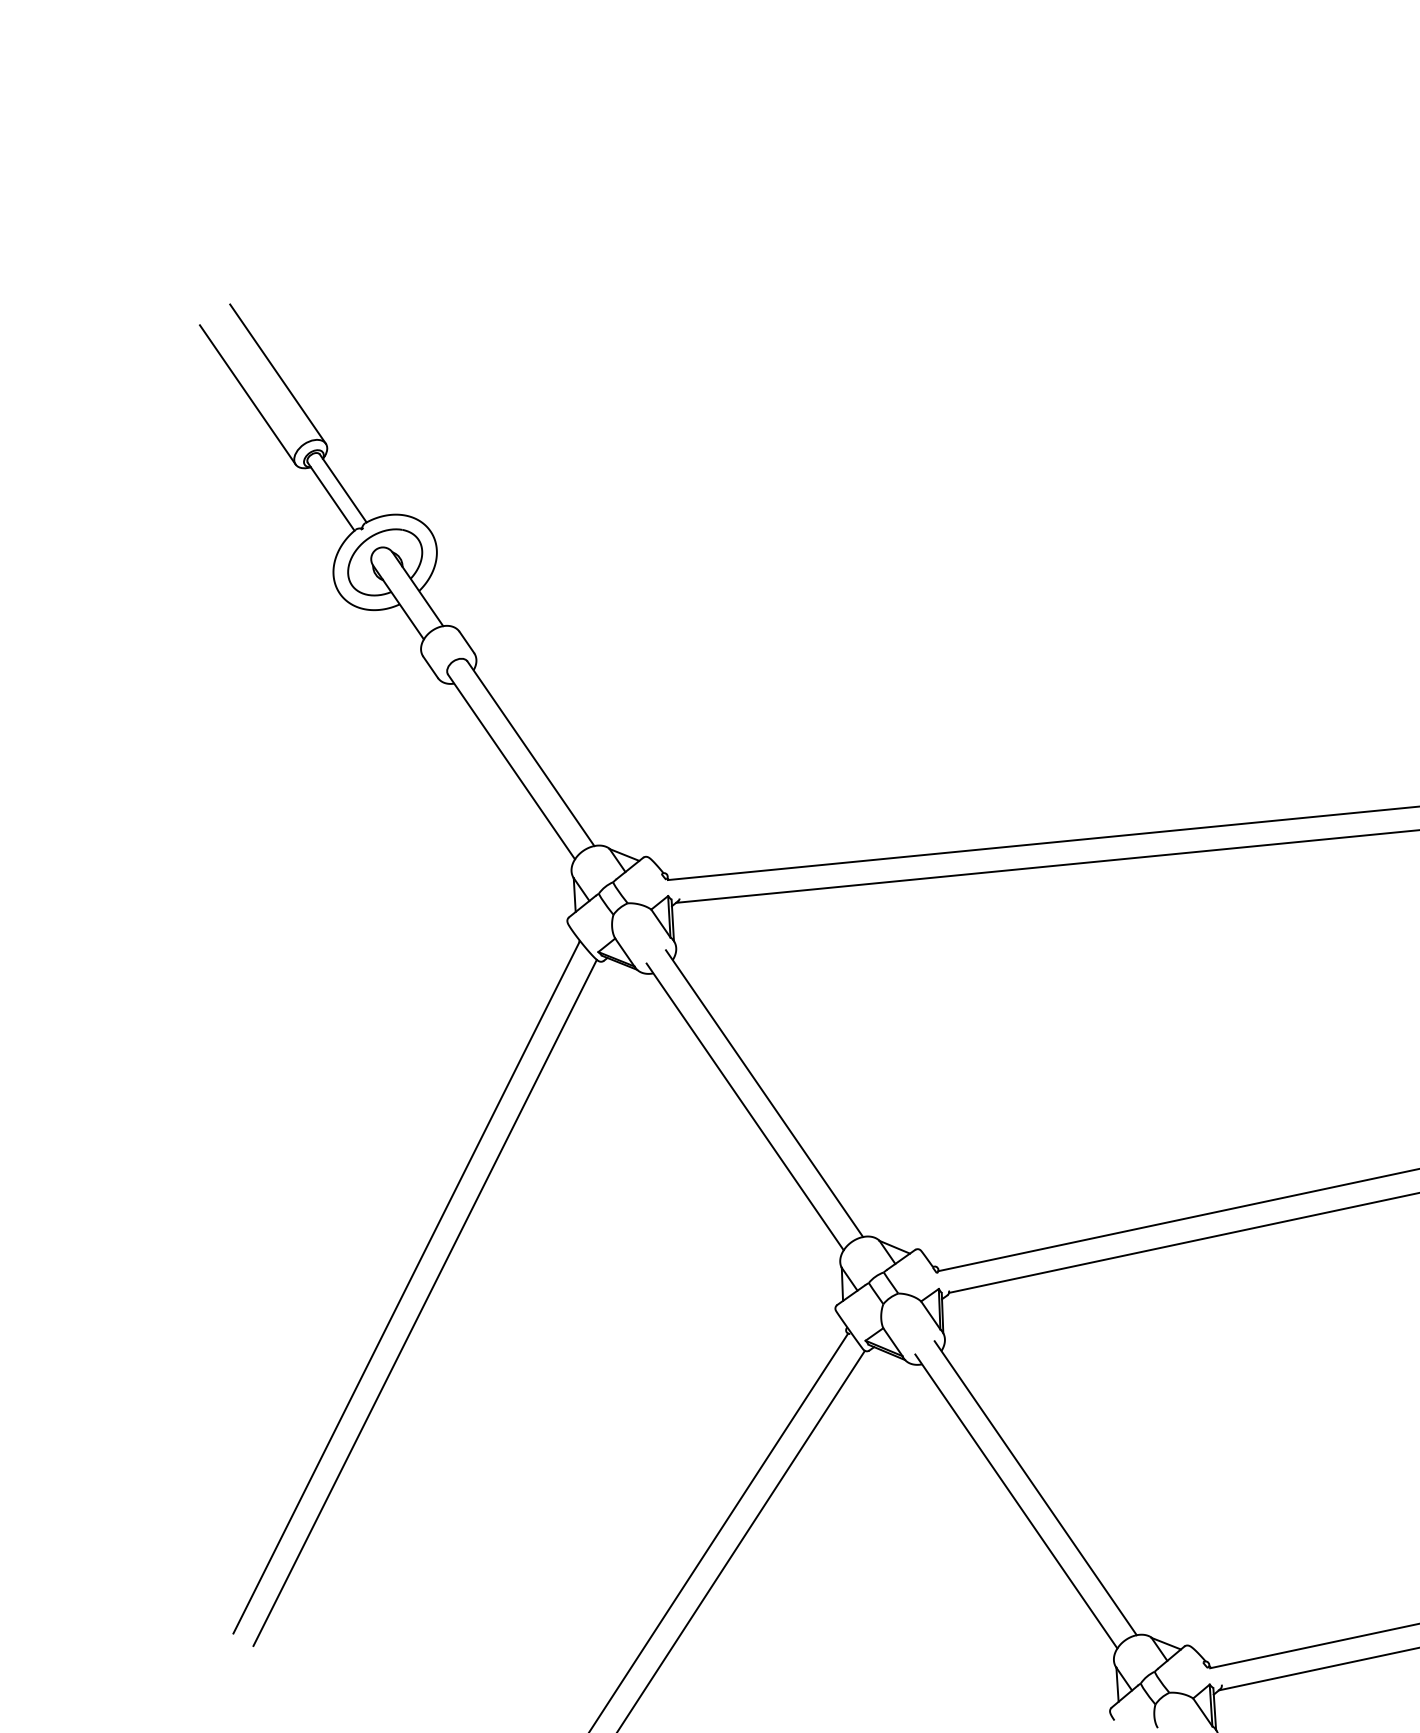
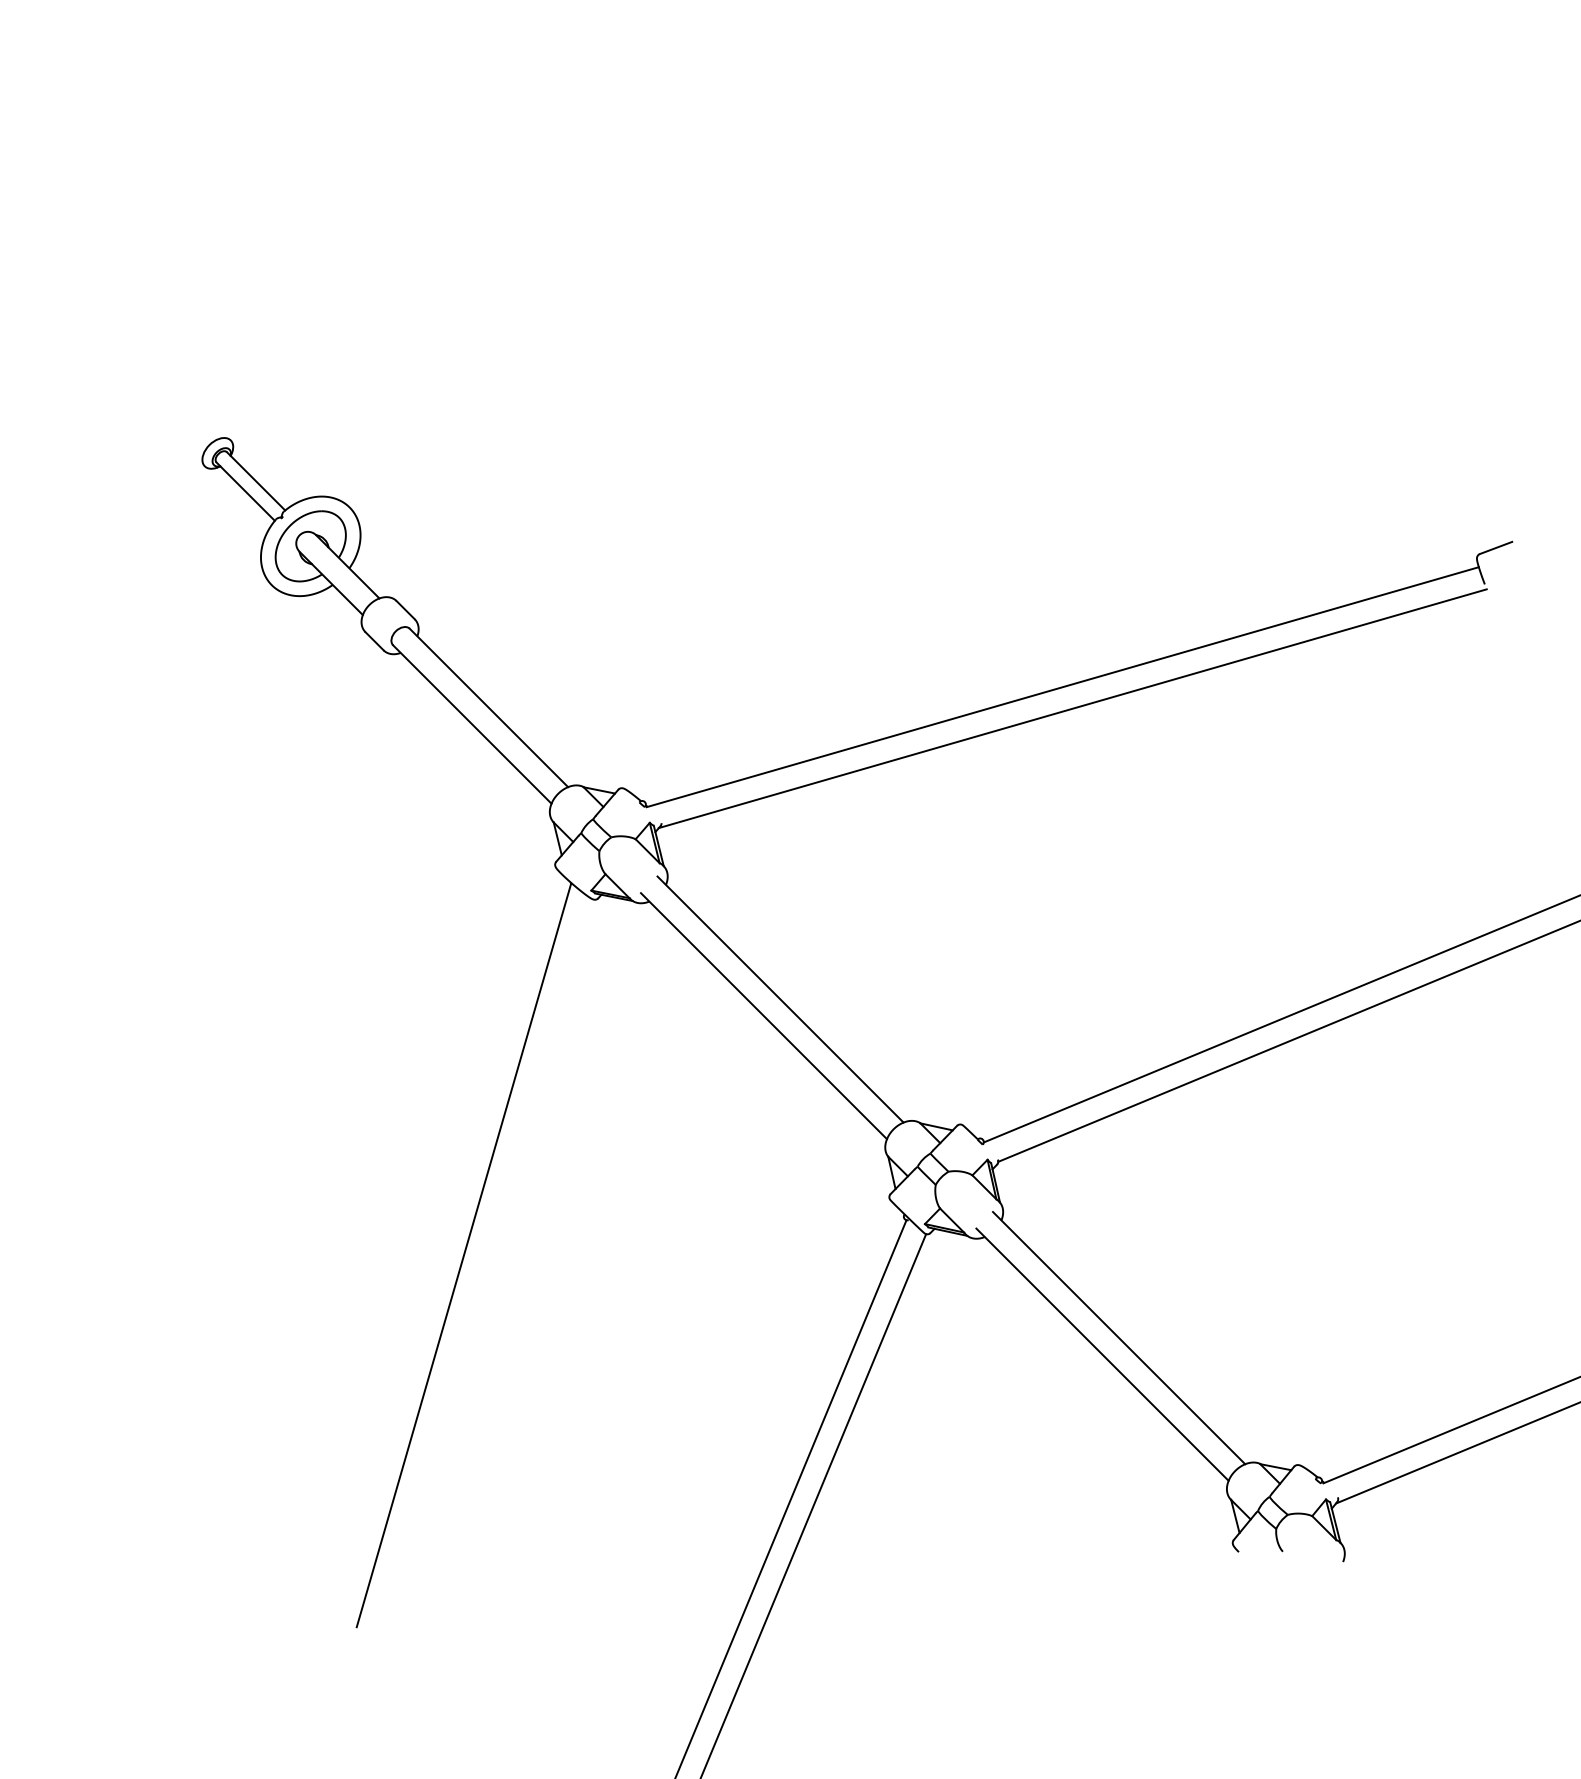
line: (277, 373) -> (170, 380), removed
line: (247, 394) -> (144, 406), removed
line: (424, 1302) -> (484, 1266), removed

